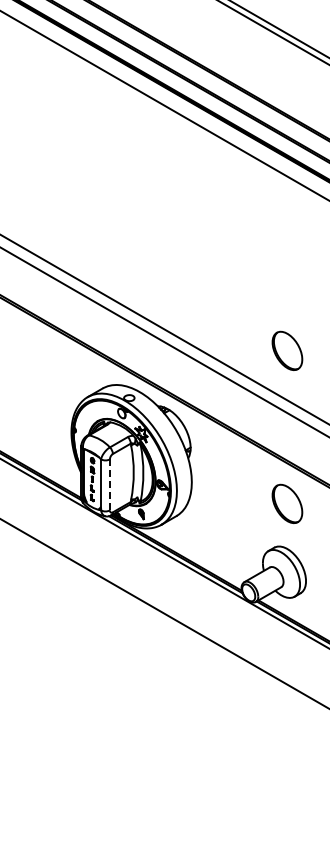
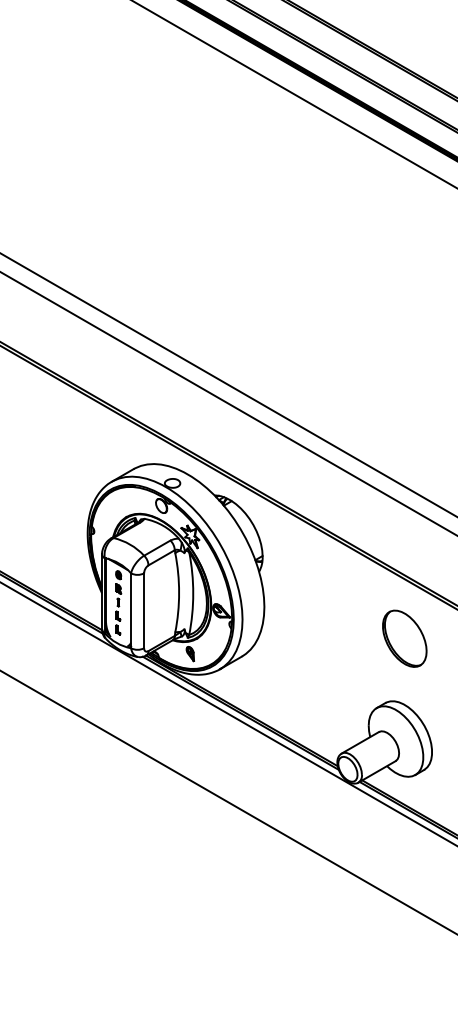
part: (287, 350) -> (404, 413), removed
line: (109, 484) -> (143, 610), dashed -> solid

